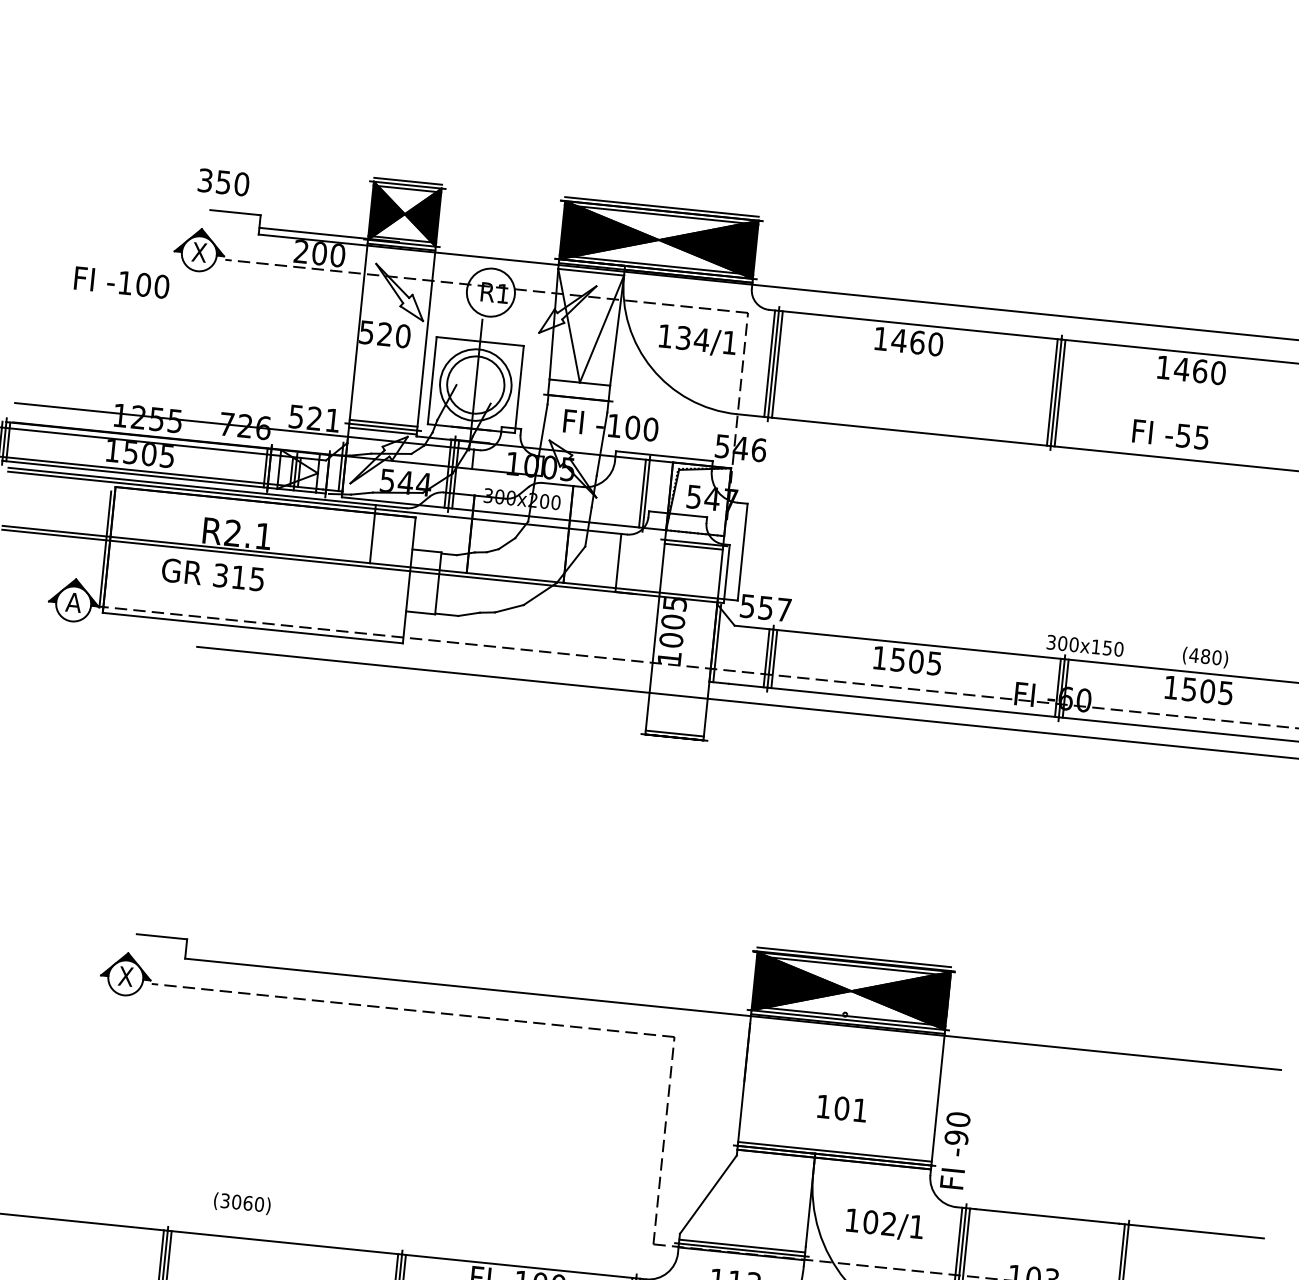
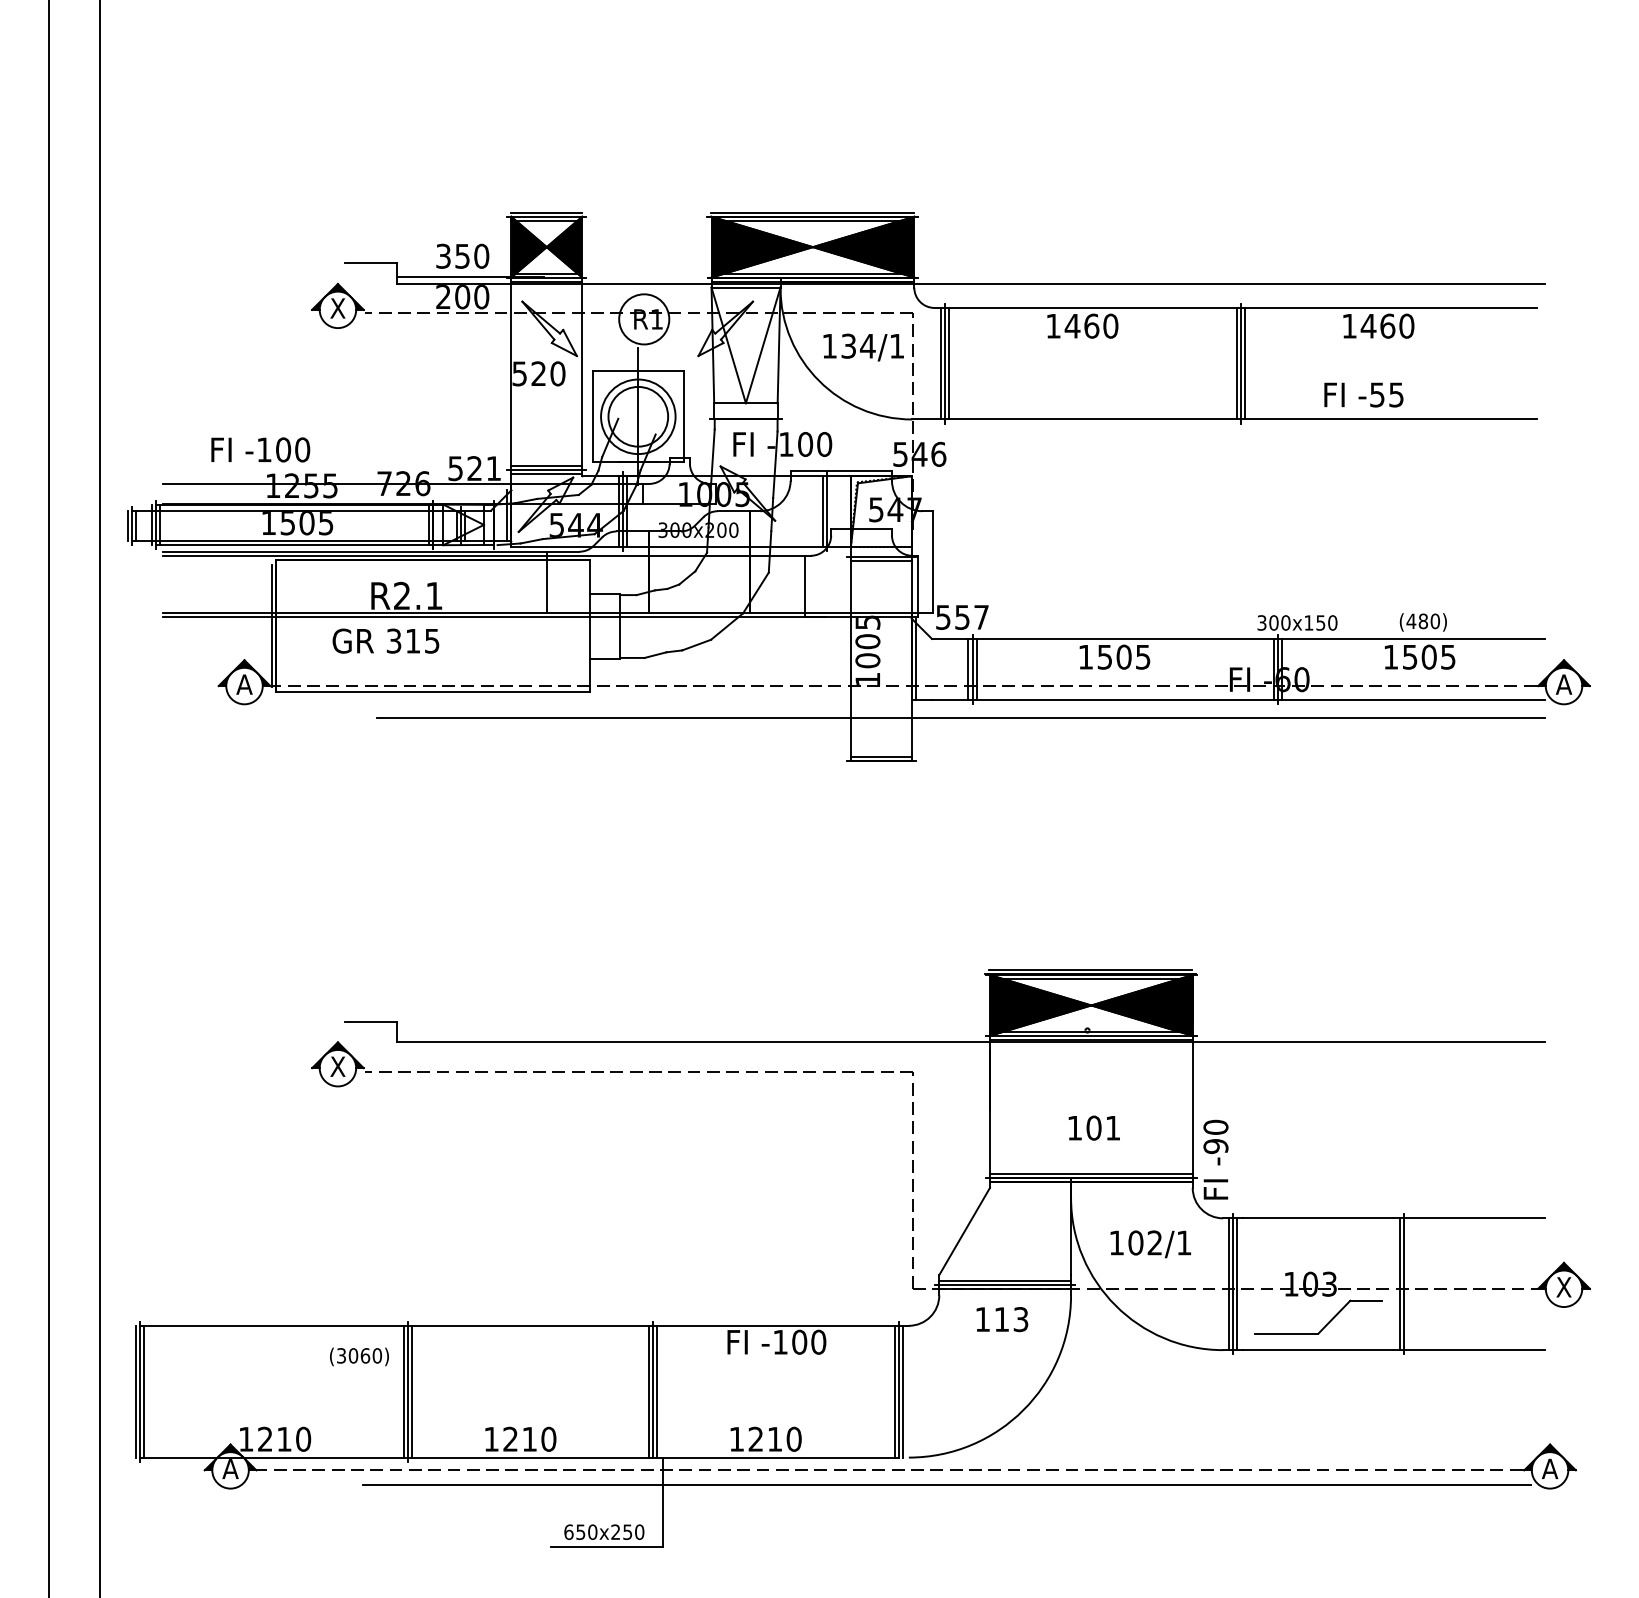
text: (223, 181) -> (462, 255), moved
text: (121, 282) -> (260, 449), moved
text: (242, 1203) -> (359, 1356), moved

